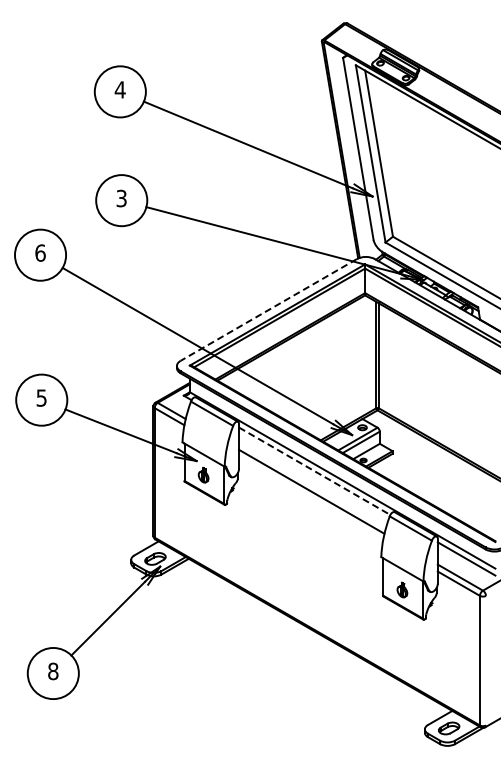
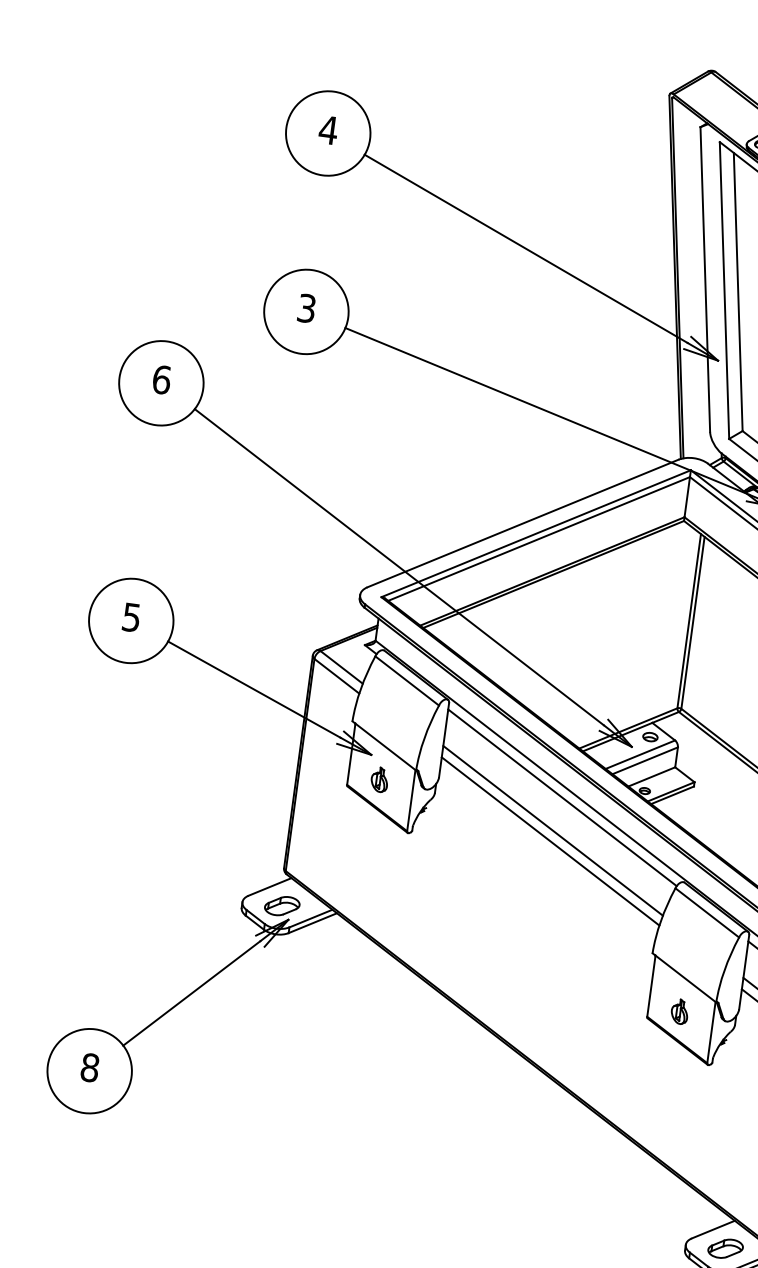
line: (268, 309) -> (522, 522), dashed -> solid
line: (315, 471) -> (563, 798), dashed -> solid
line: (311, 498) -> (551, 841), added

